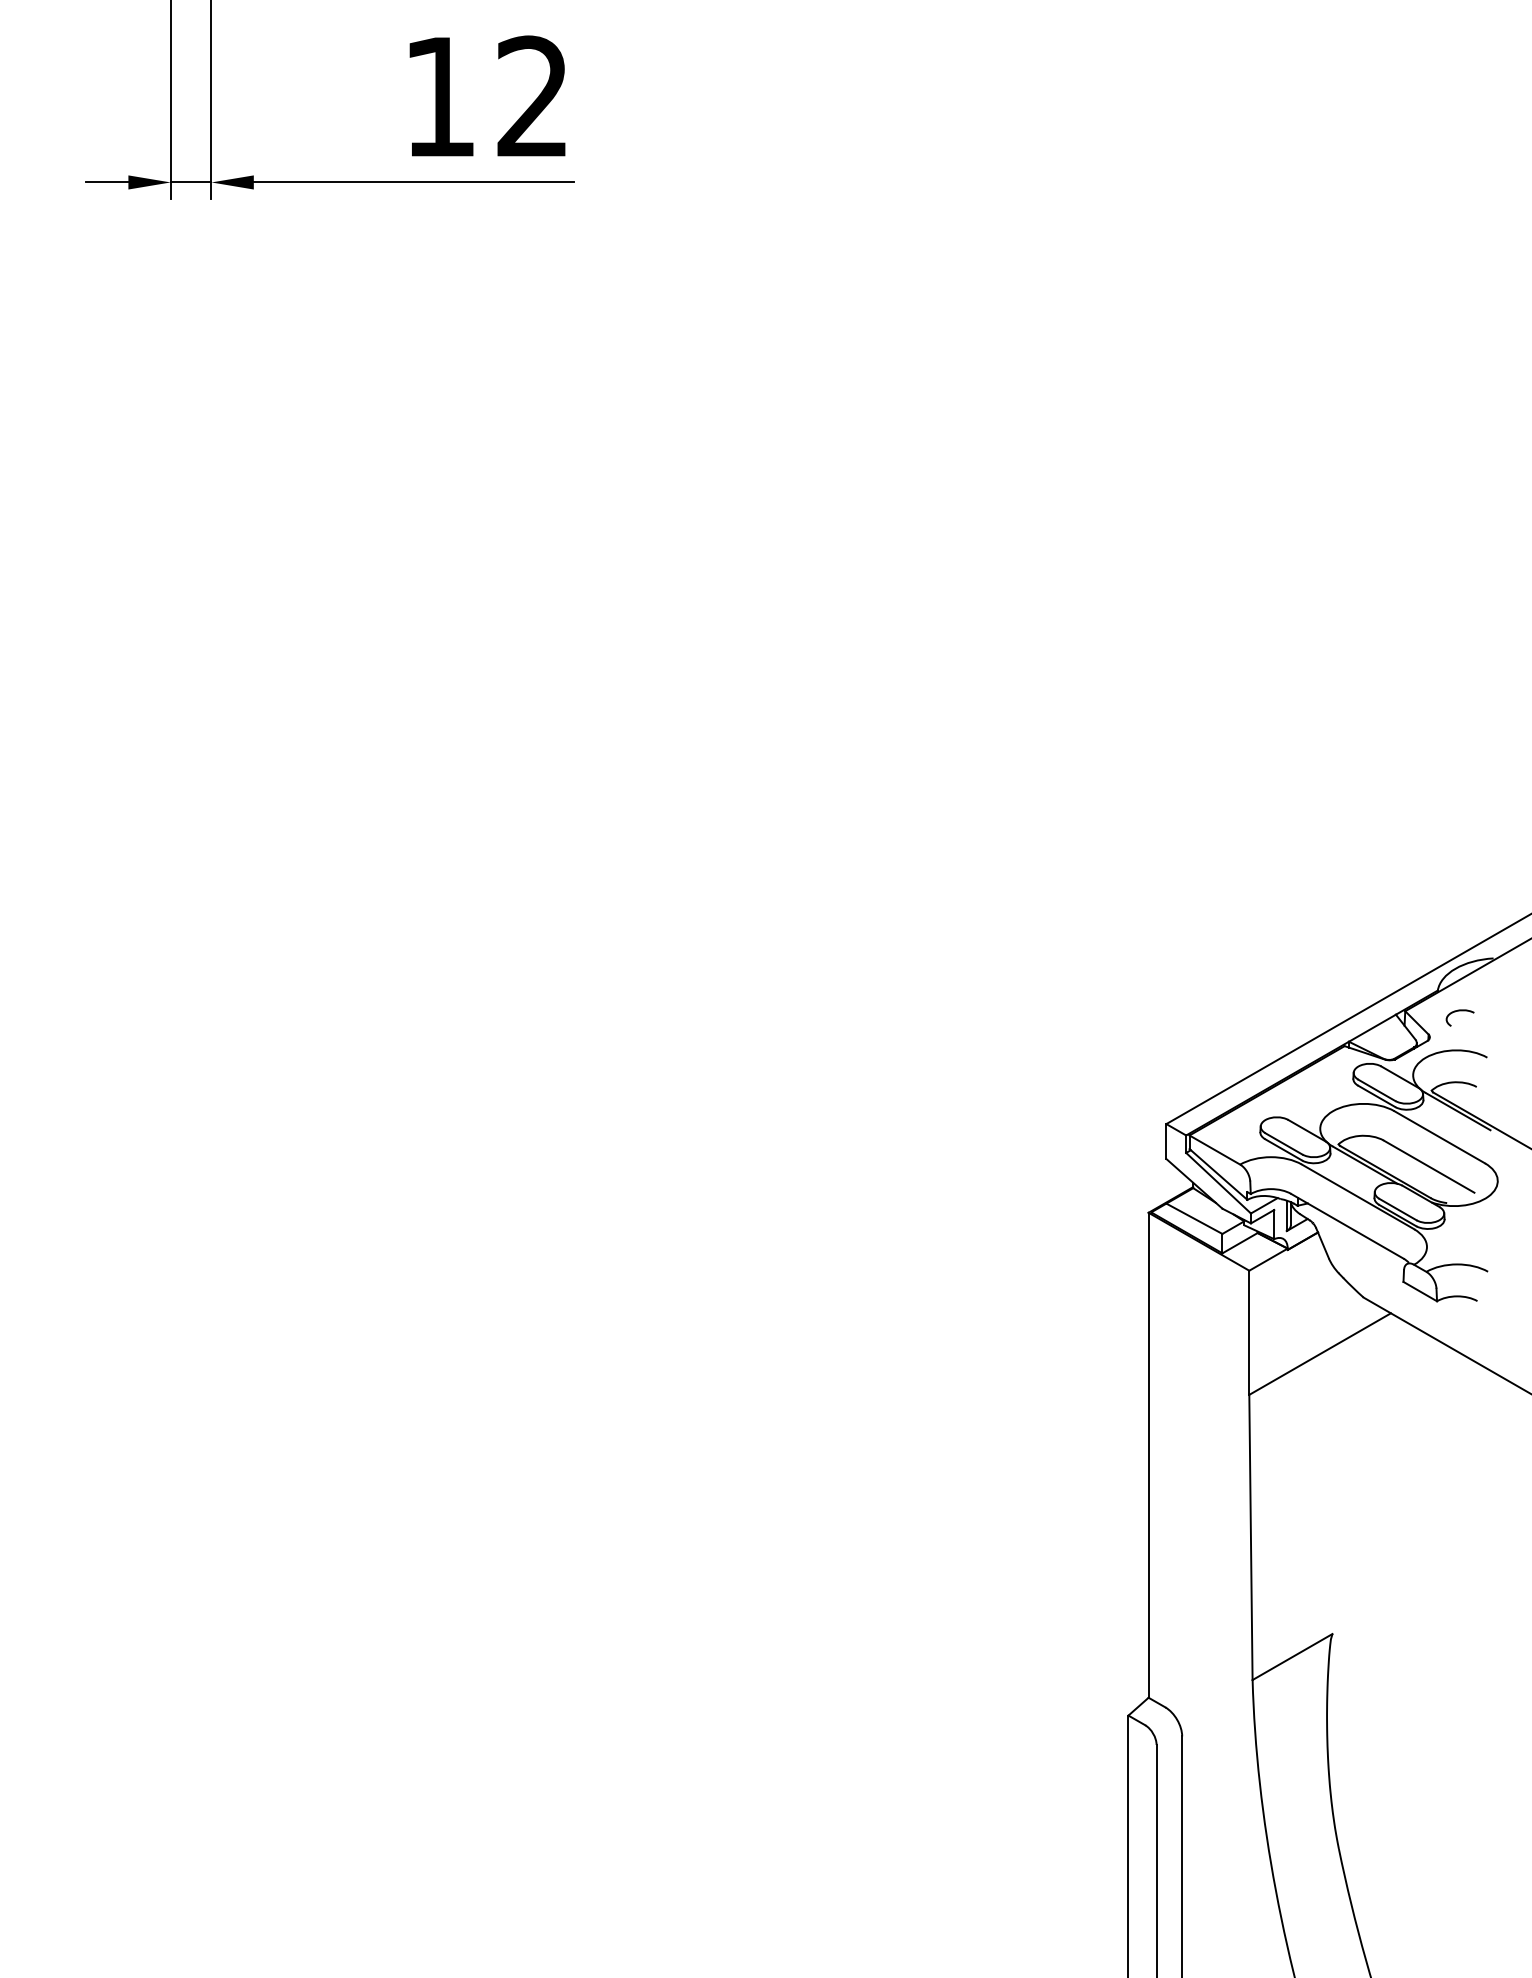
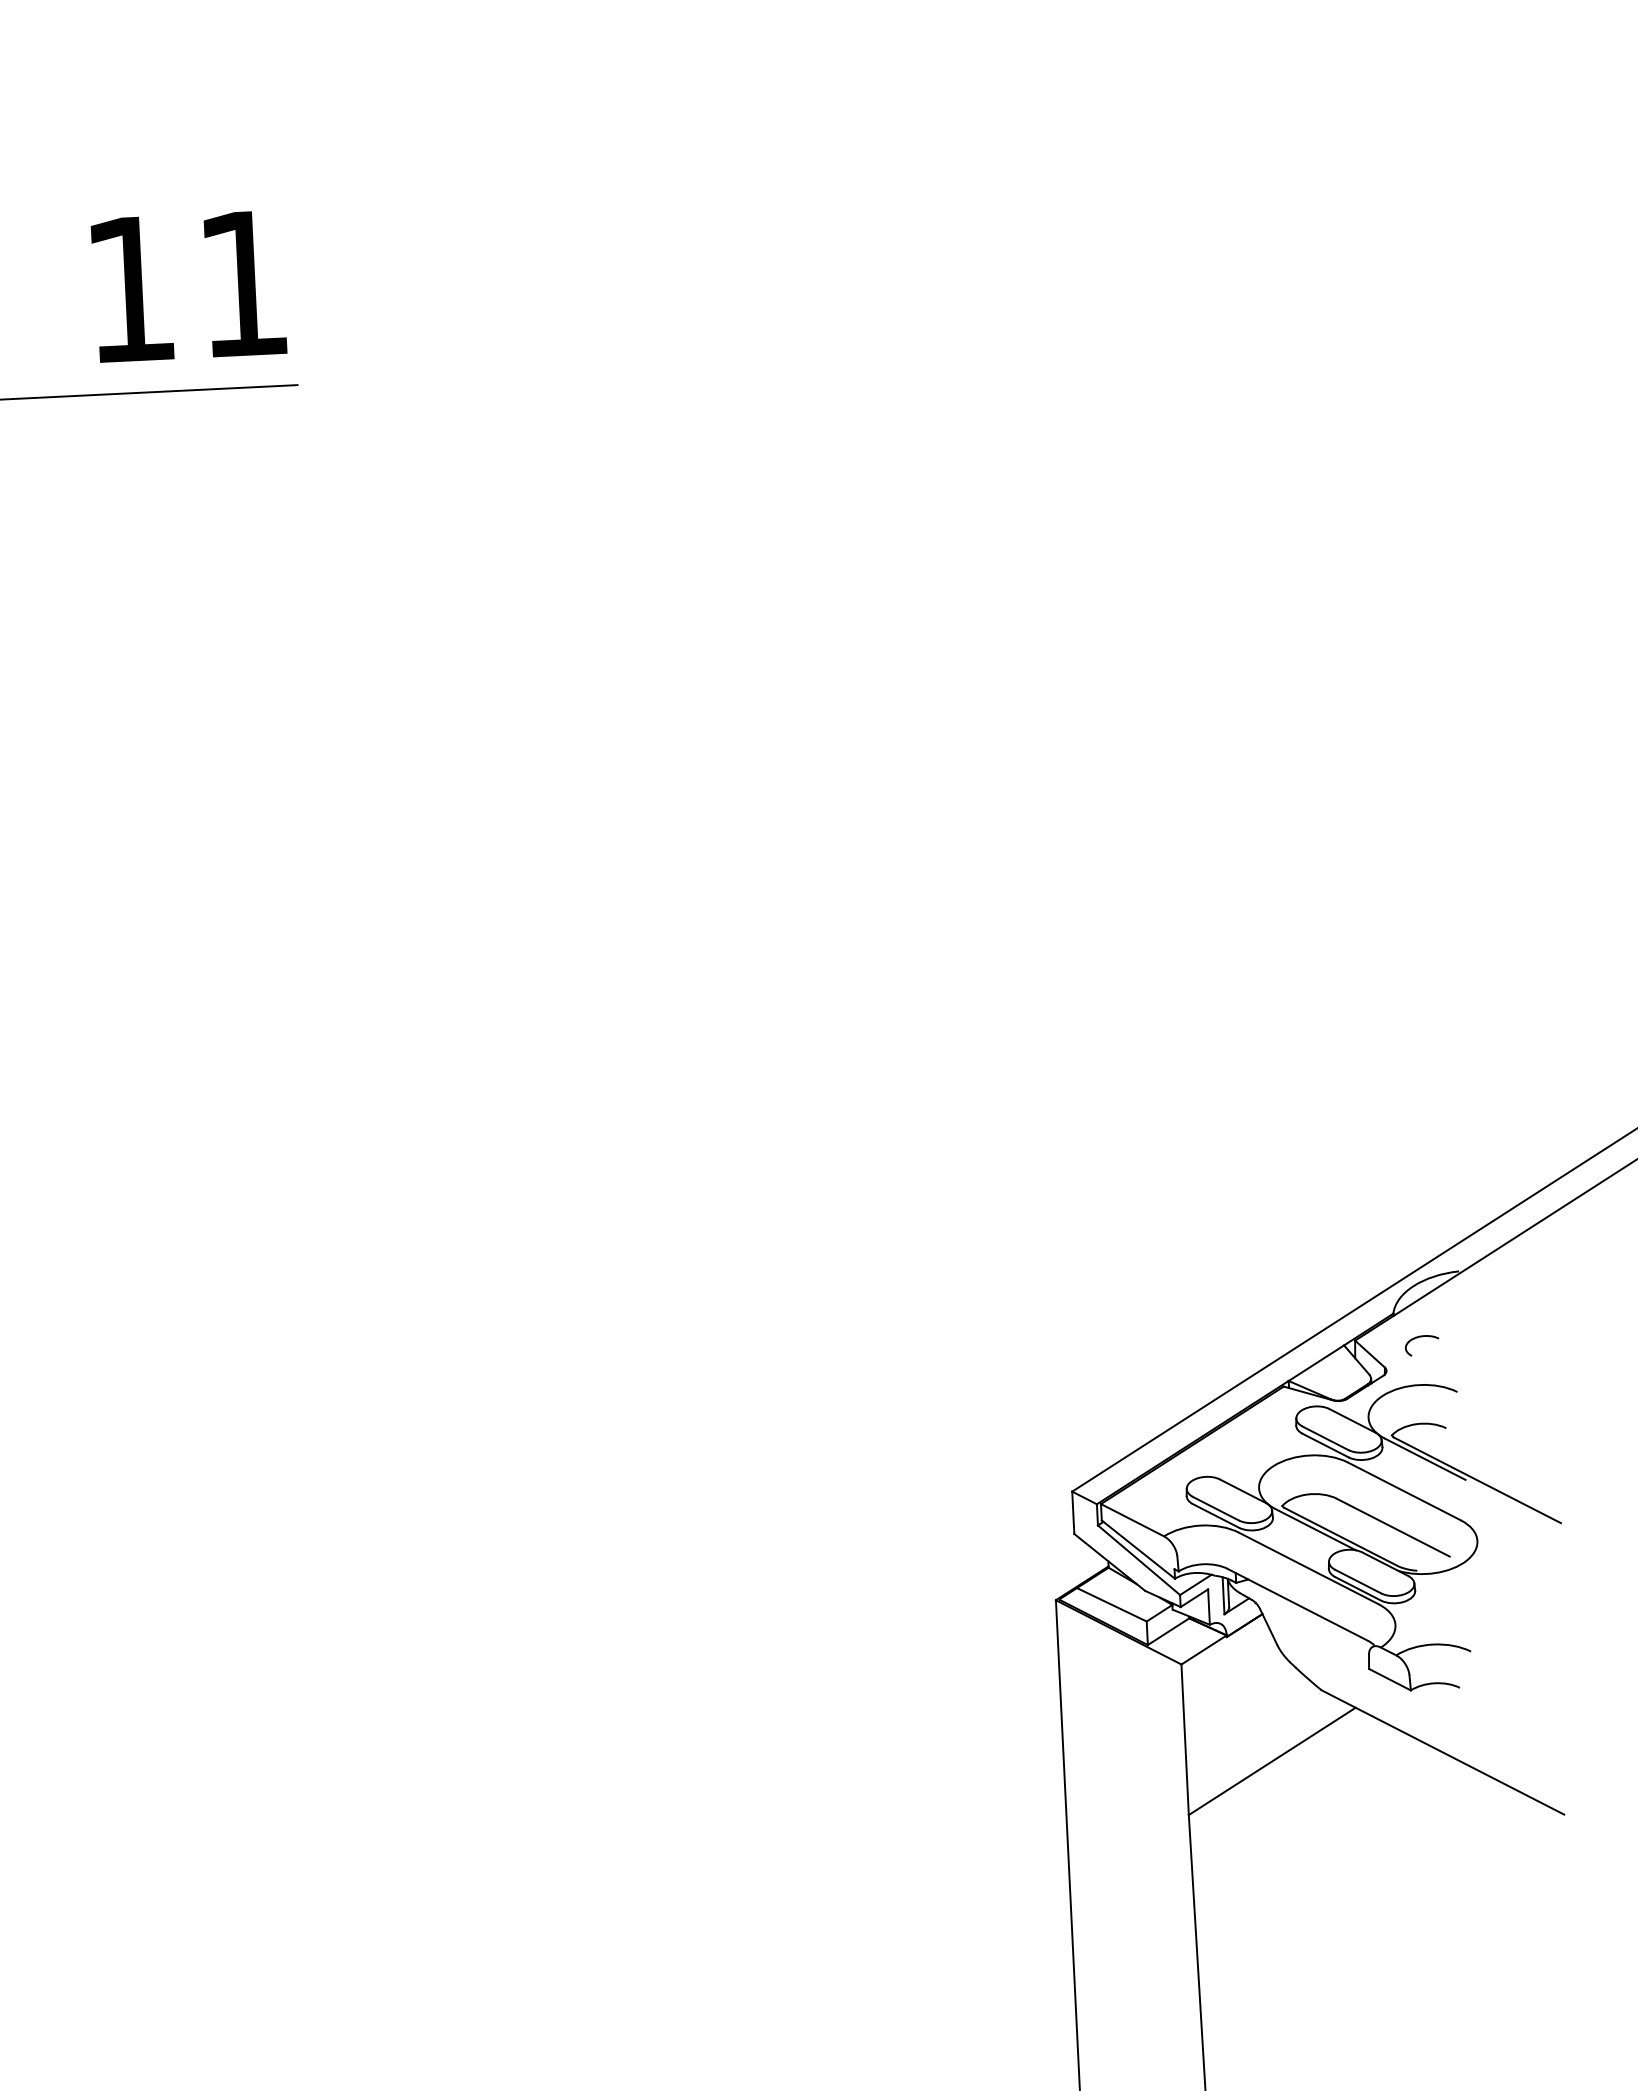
text: (531, 95) -> (241, 282), 12 -> 11

